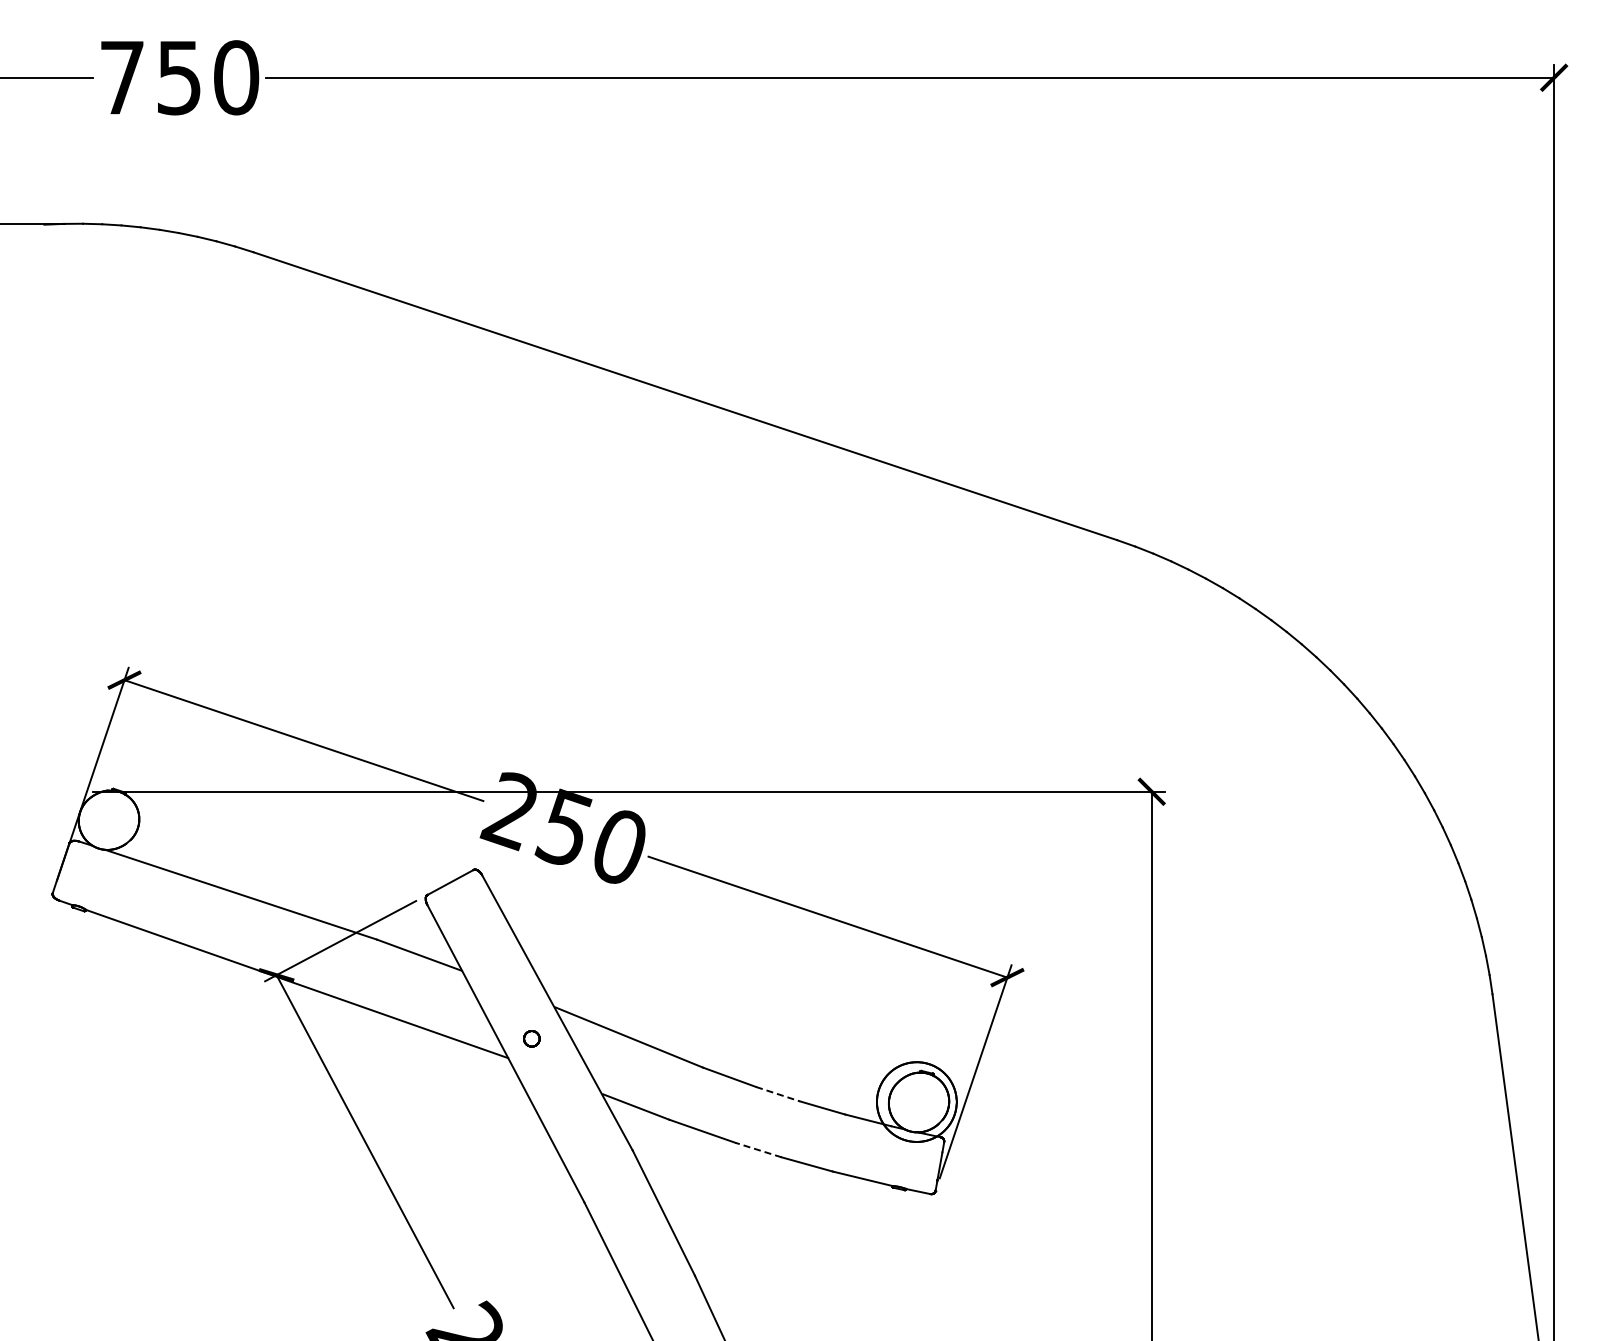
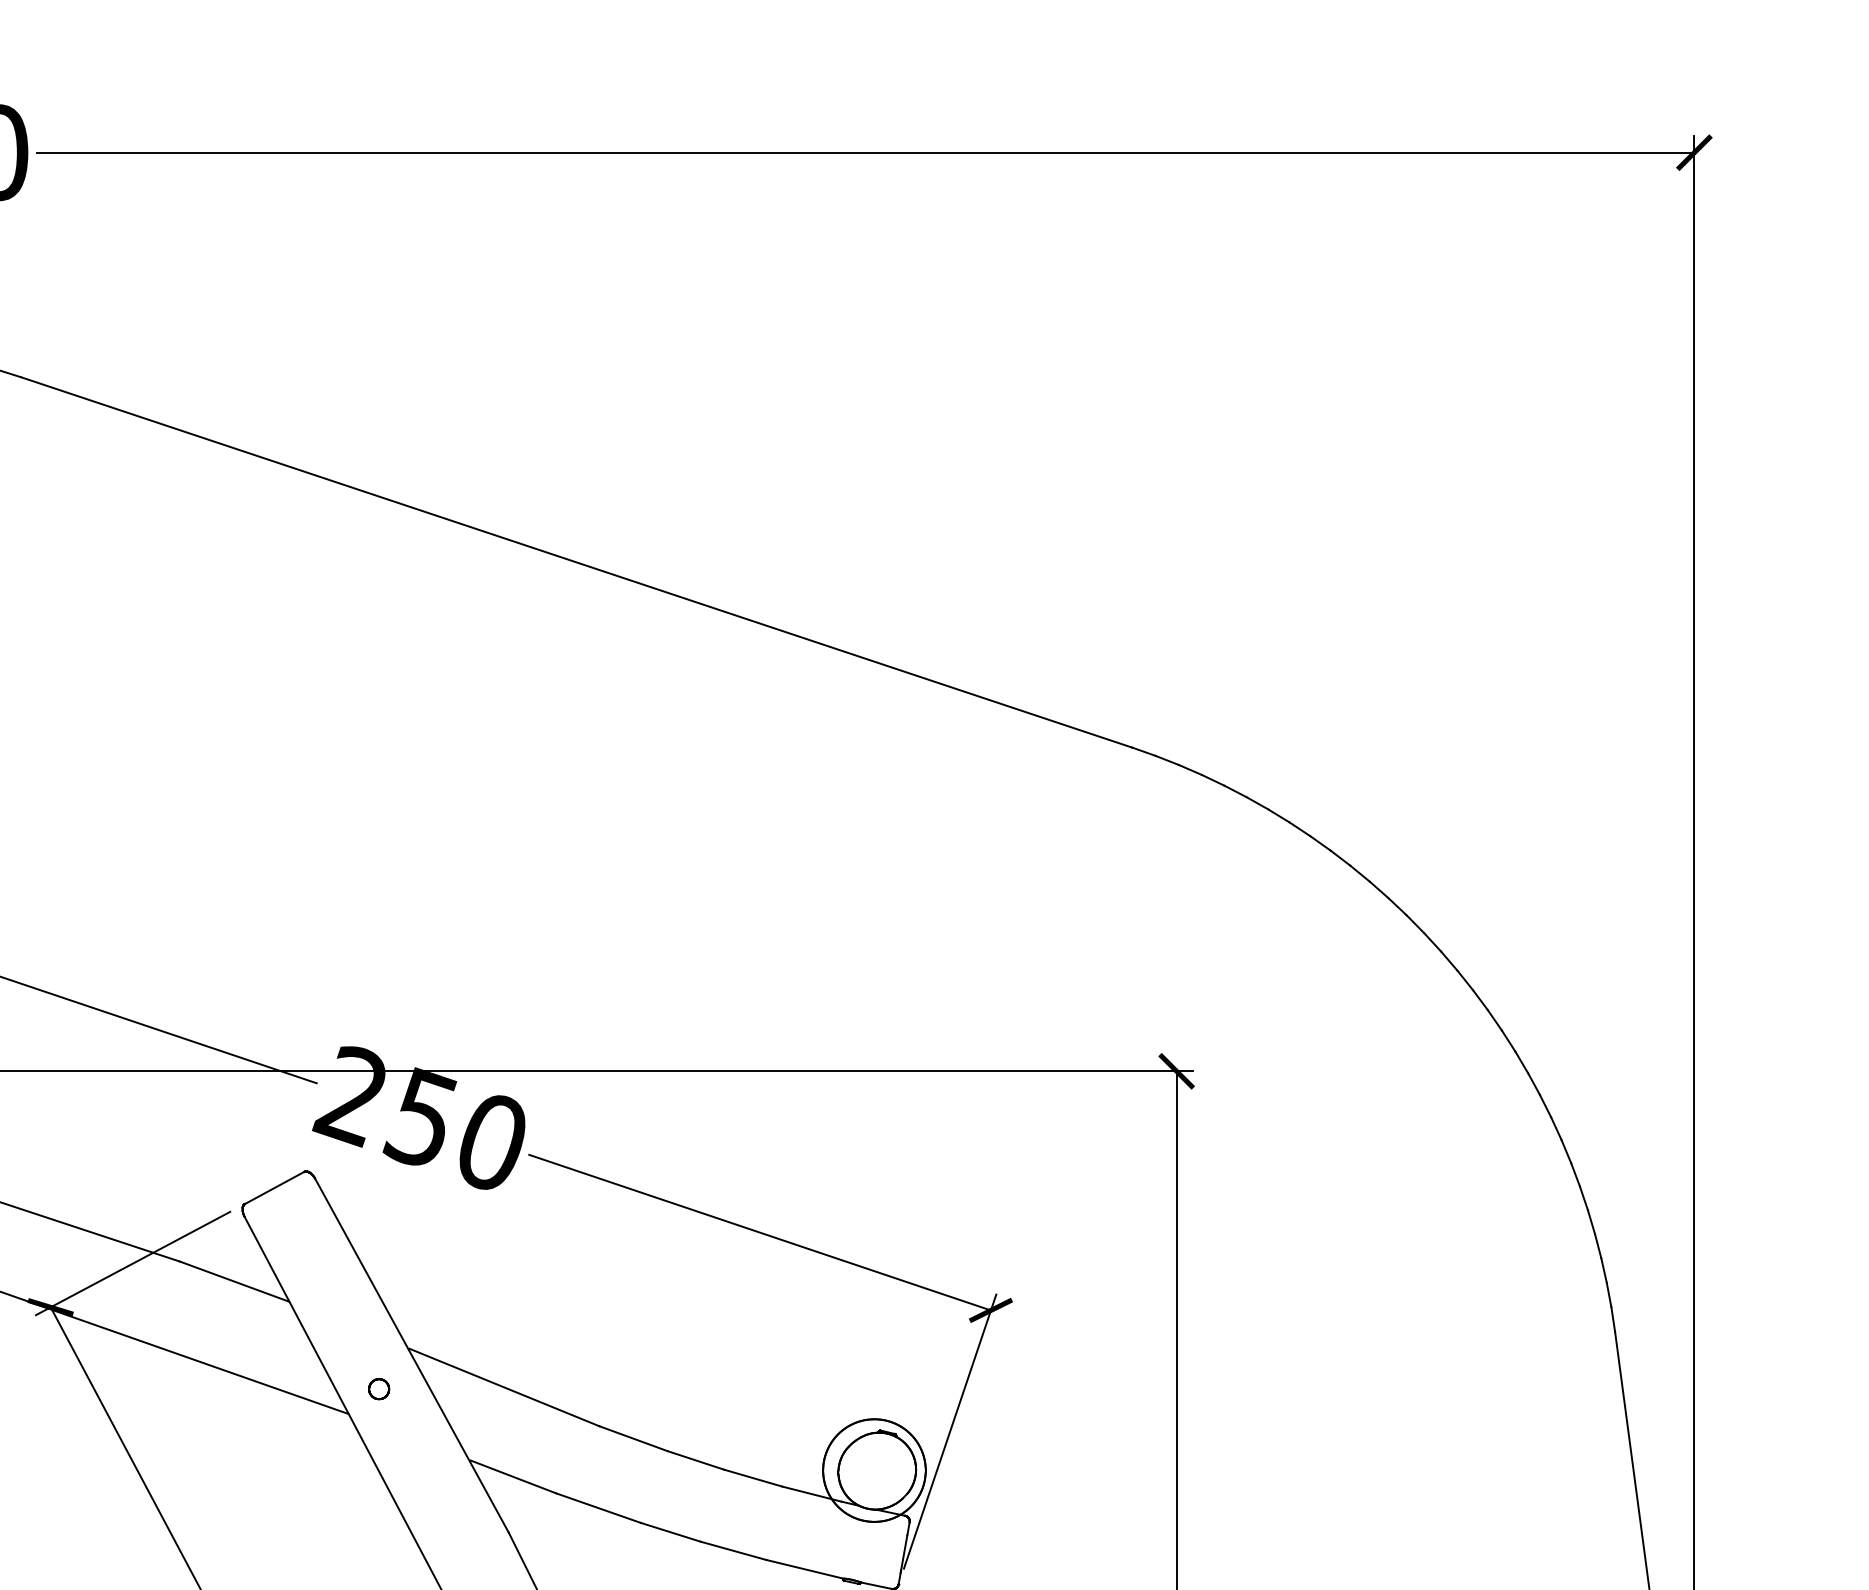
line: (778, 1094) -> (696, 1460), dashed -> solid
line: (758, 1149) -> (670, 1531), dashed -> solid

